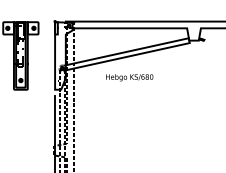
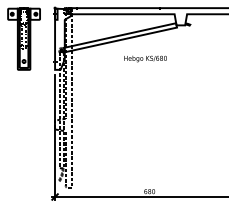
text: (129, 77) -> (145, 58), moved

